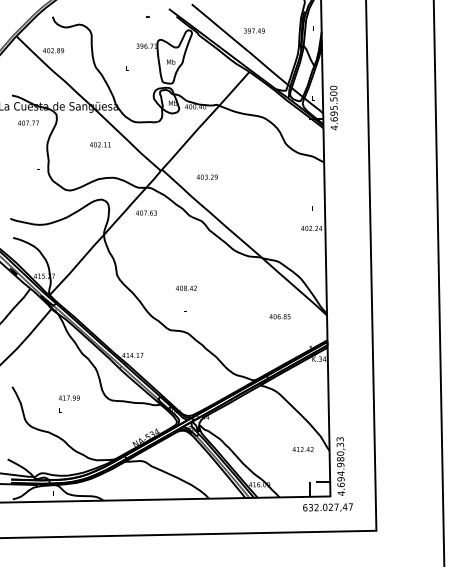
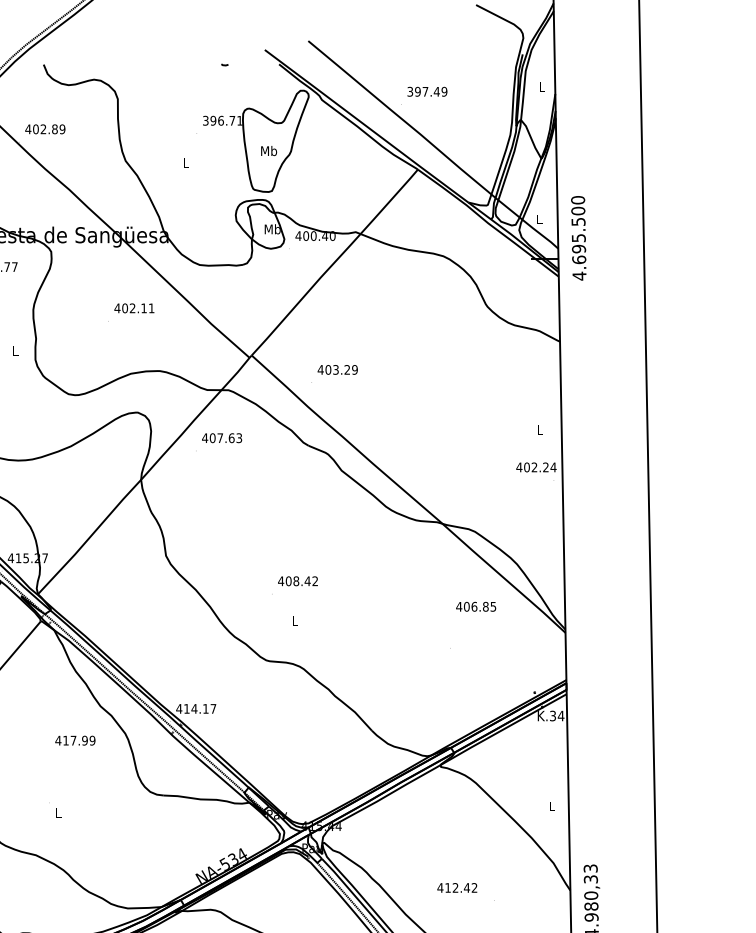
text: (279, 316) -> (475, 606), moved
text: (69, 397) -> (75, 739), moved
text: (302, 449) -> (456, 887), moved

